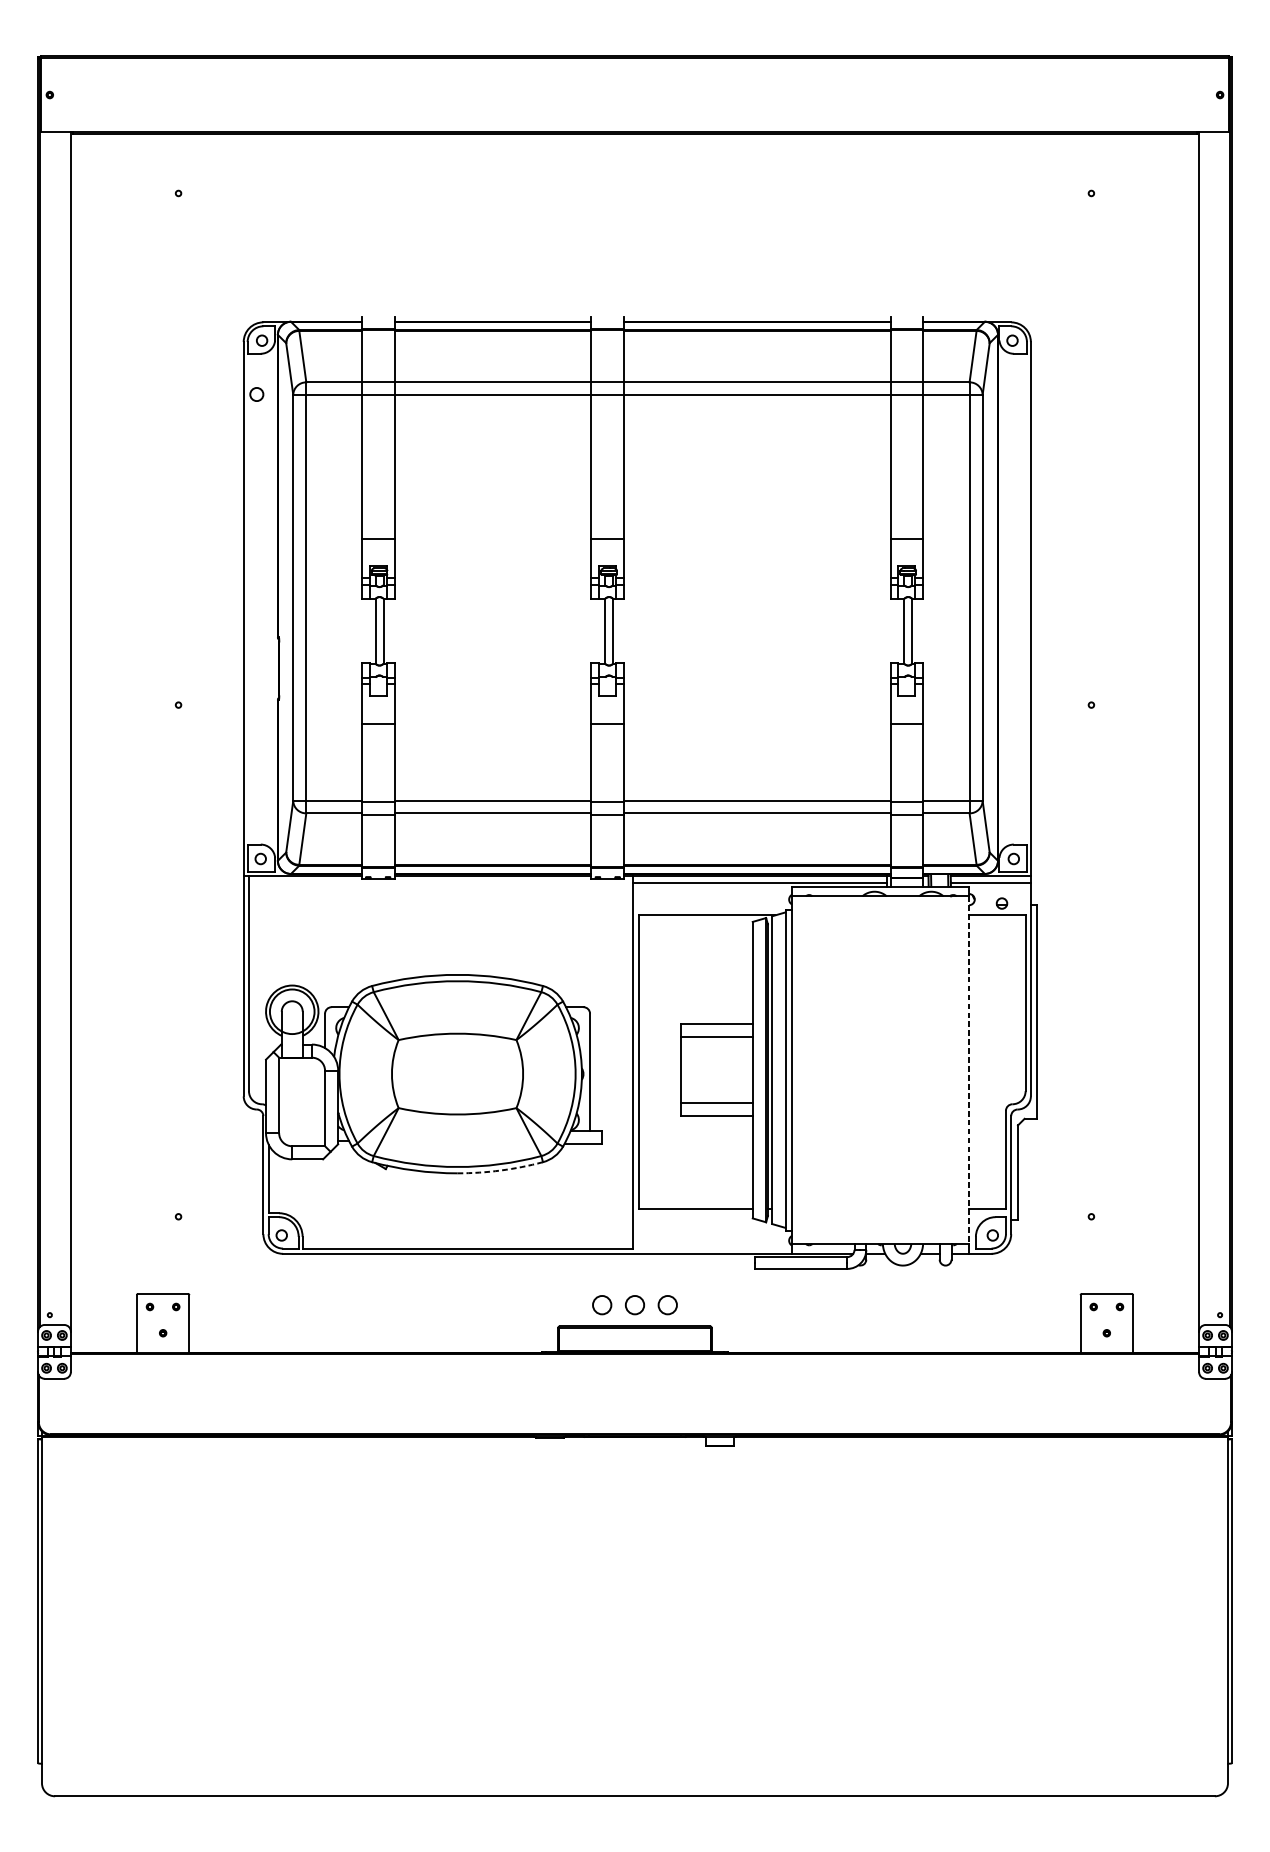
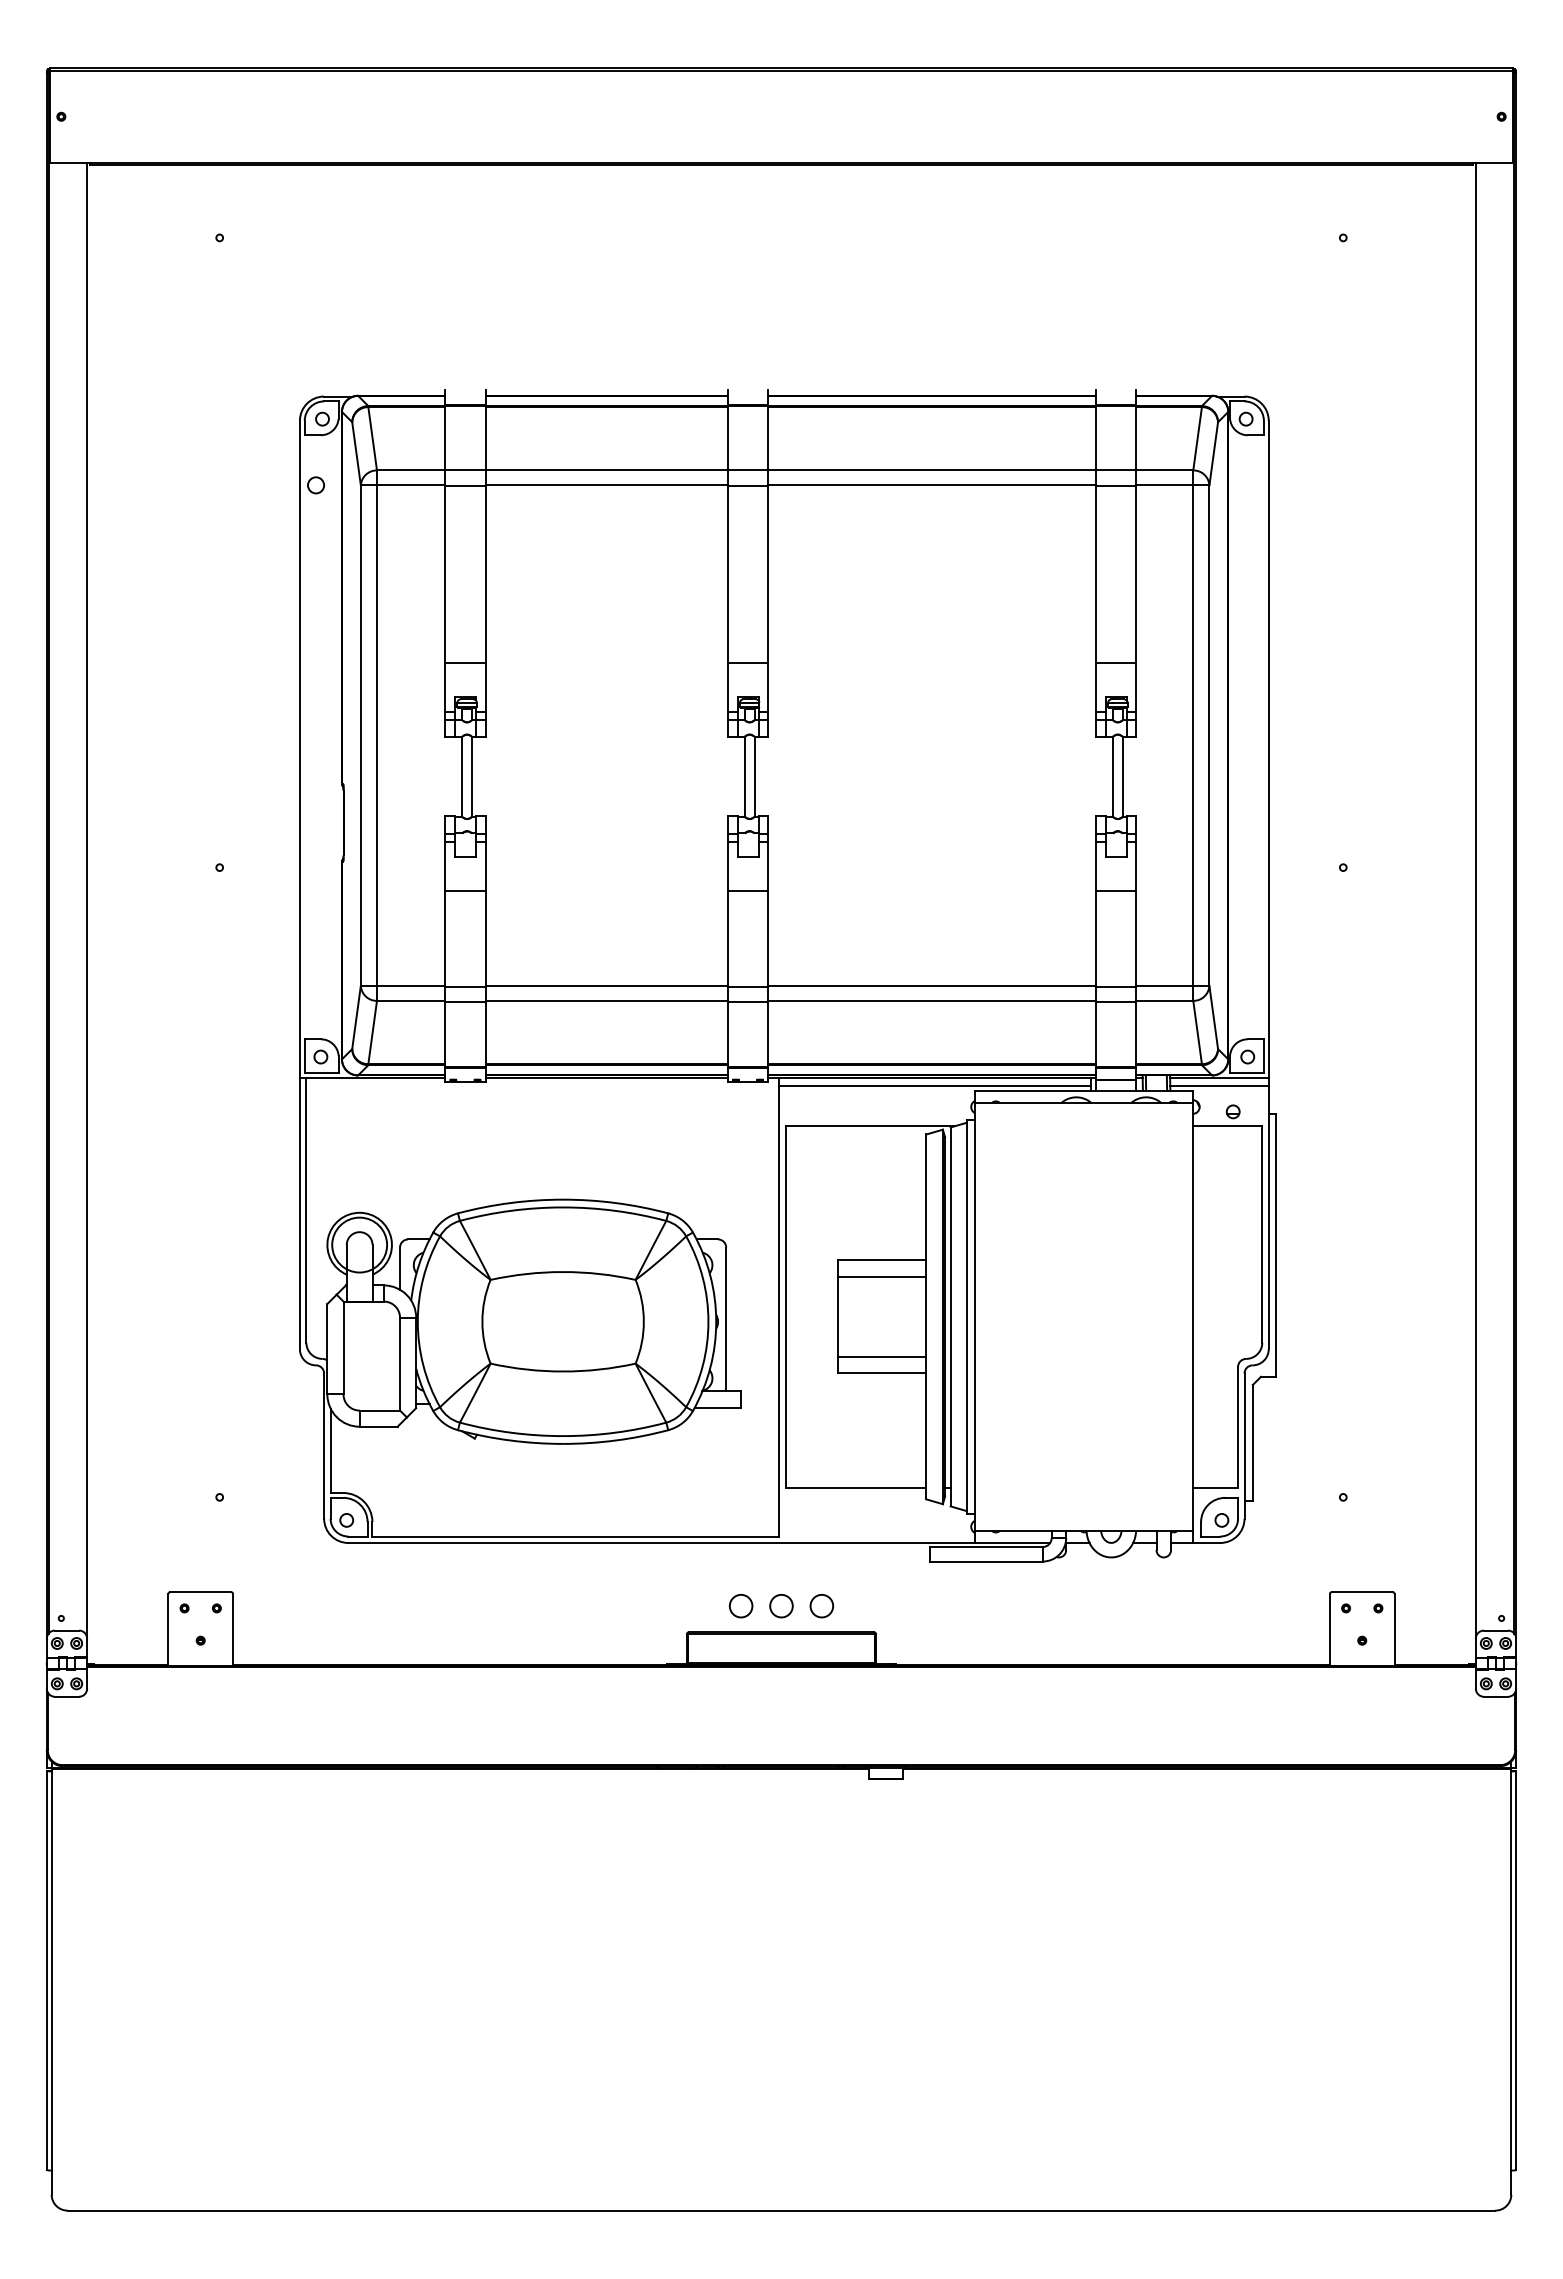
line: (968, 1069) -> (1192, 1316), dashed -> solid
arc: (500, 1170) -> (616, 1440), dashed -> solid

